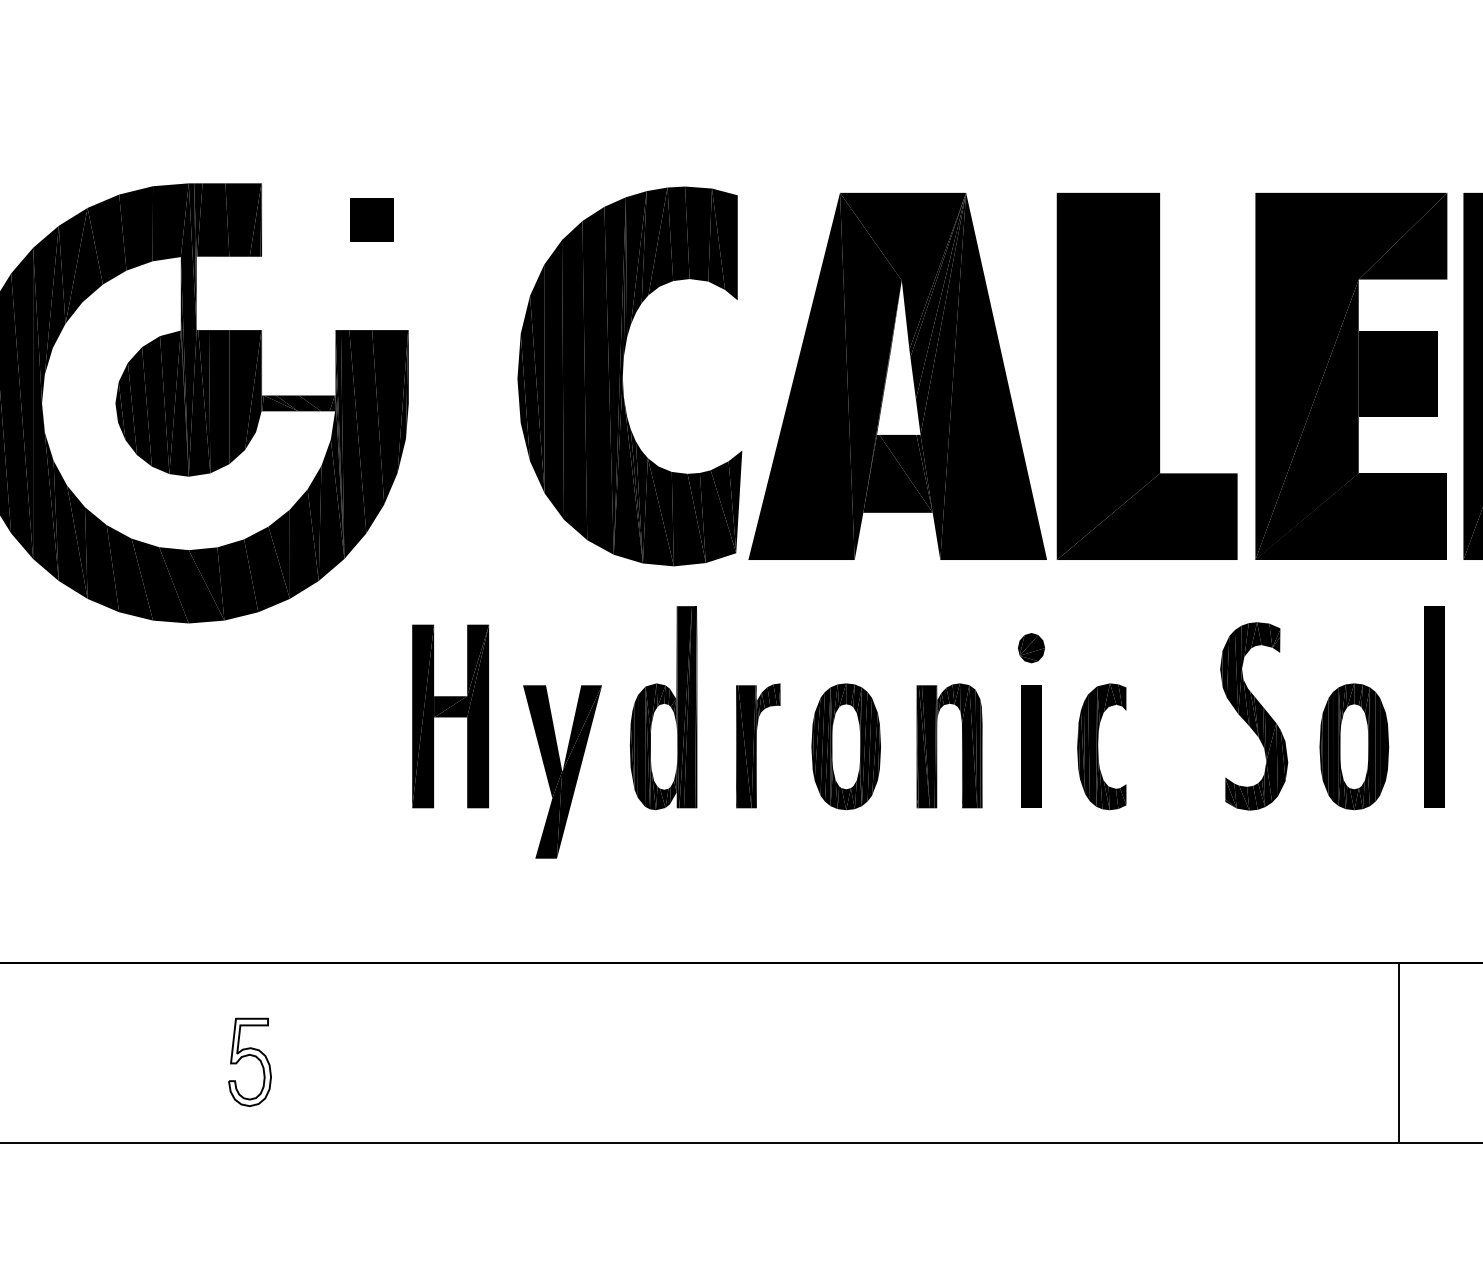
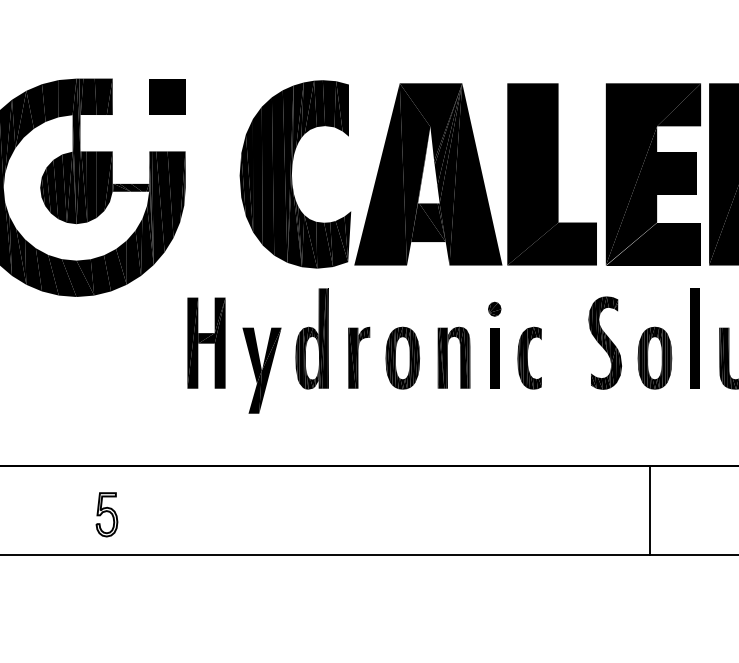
part: (372, 219) -> (167, 96), size x1.67
line: (1399, 1051) -> (650, 509), moved

